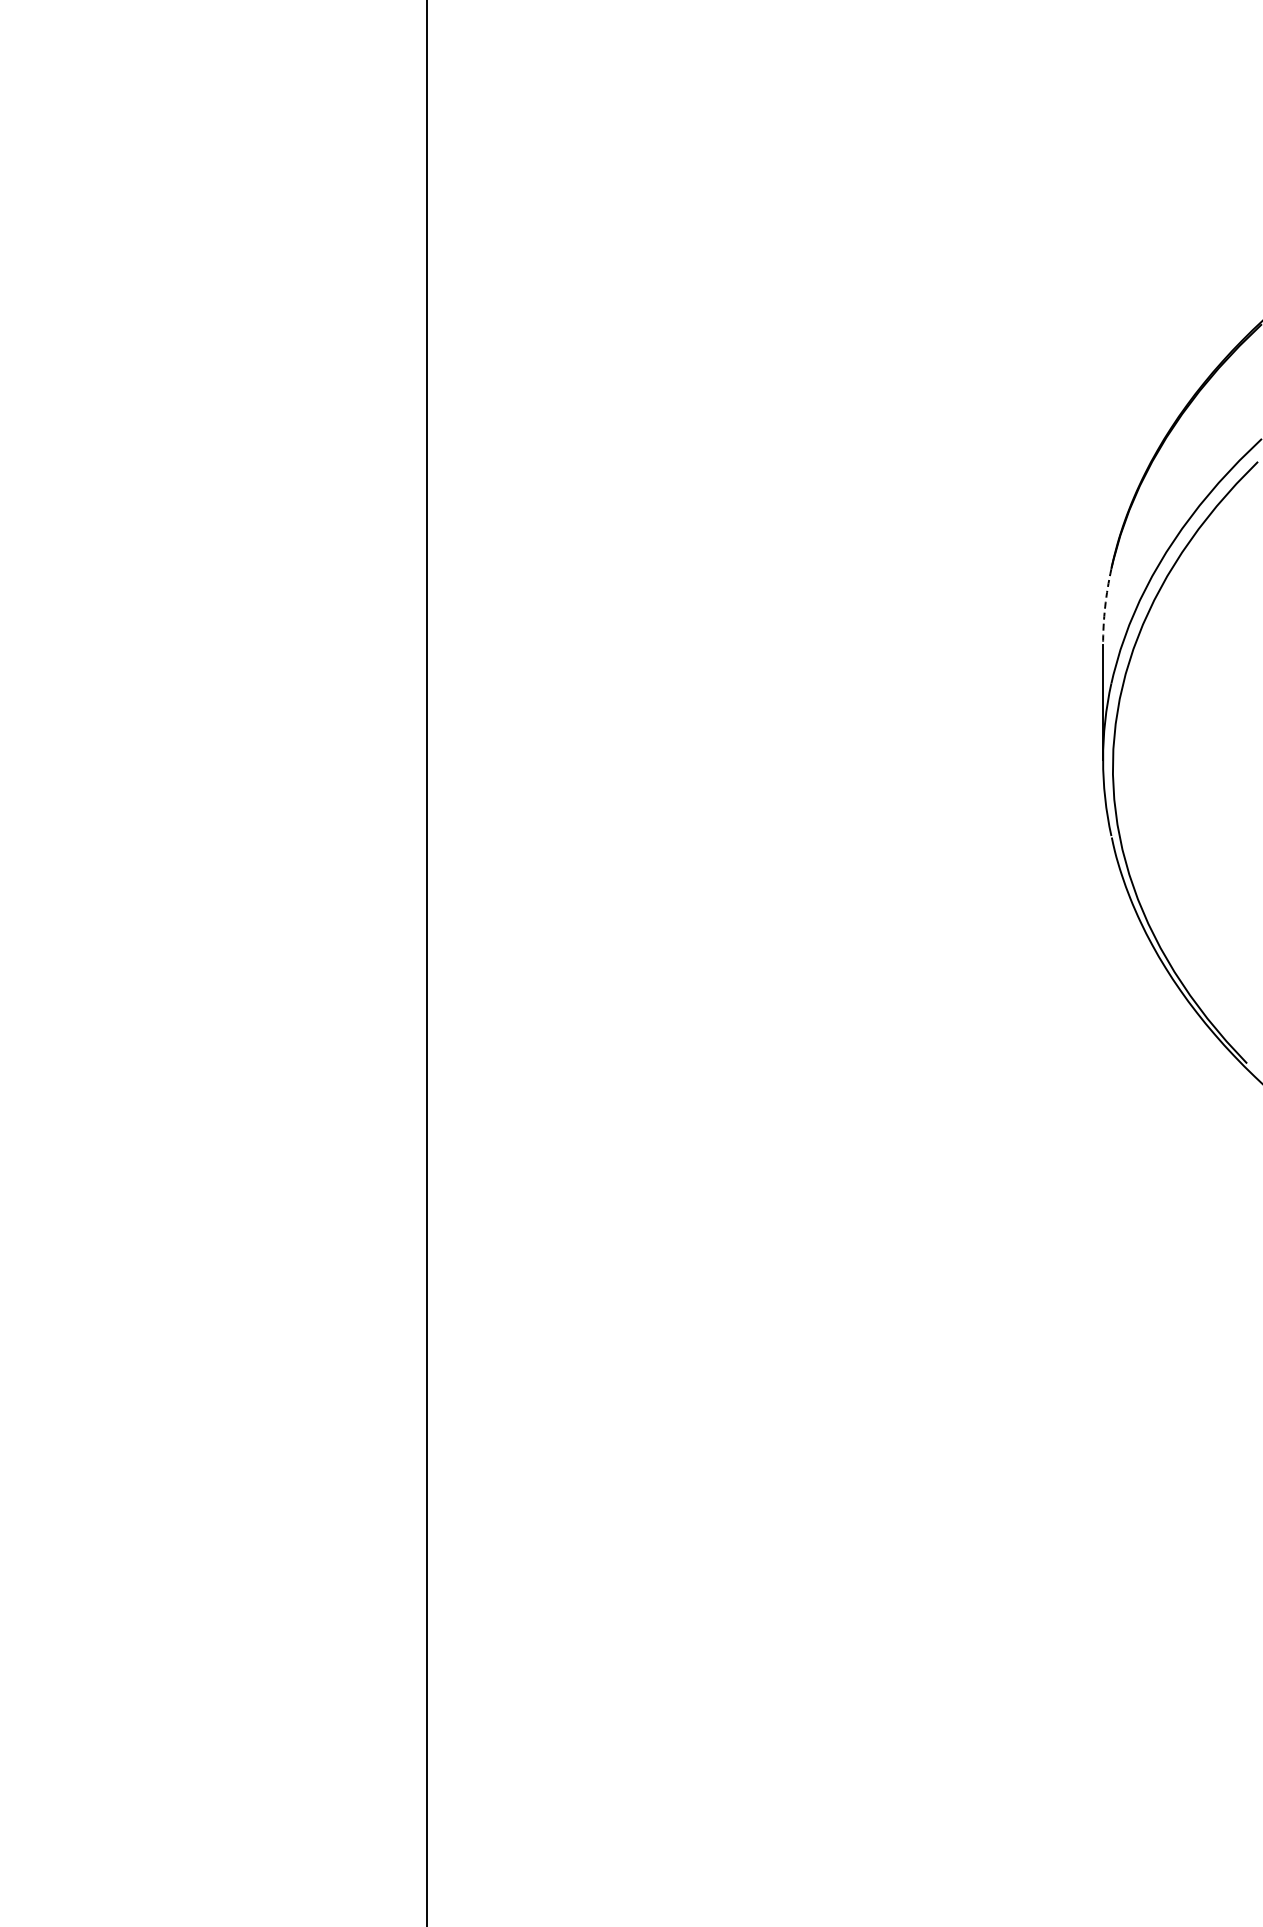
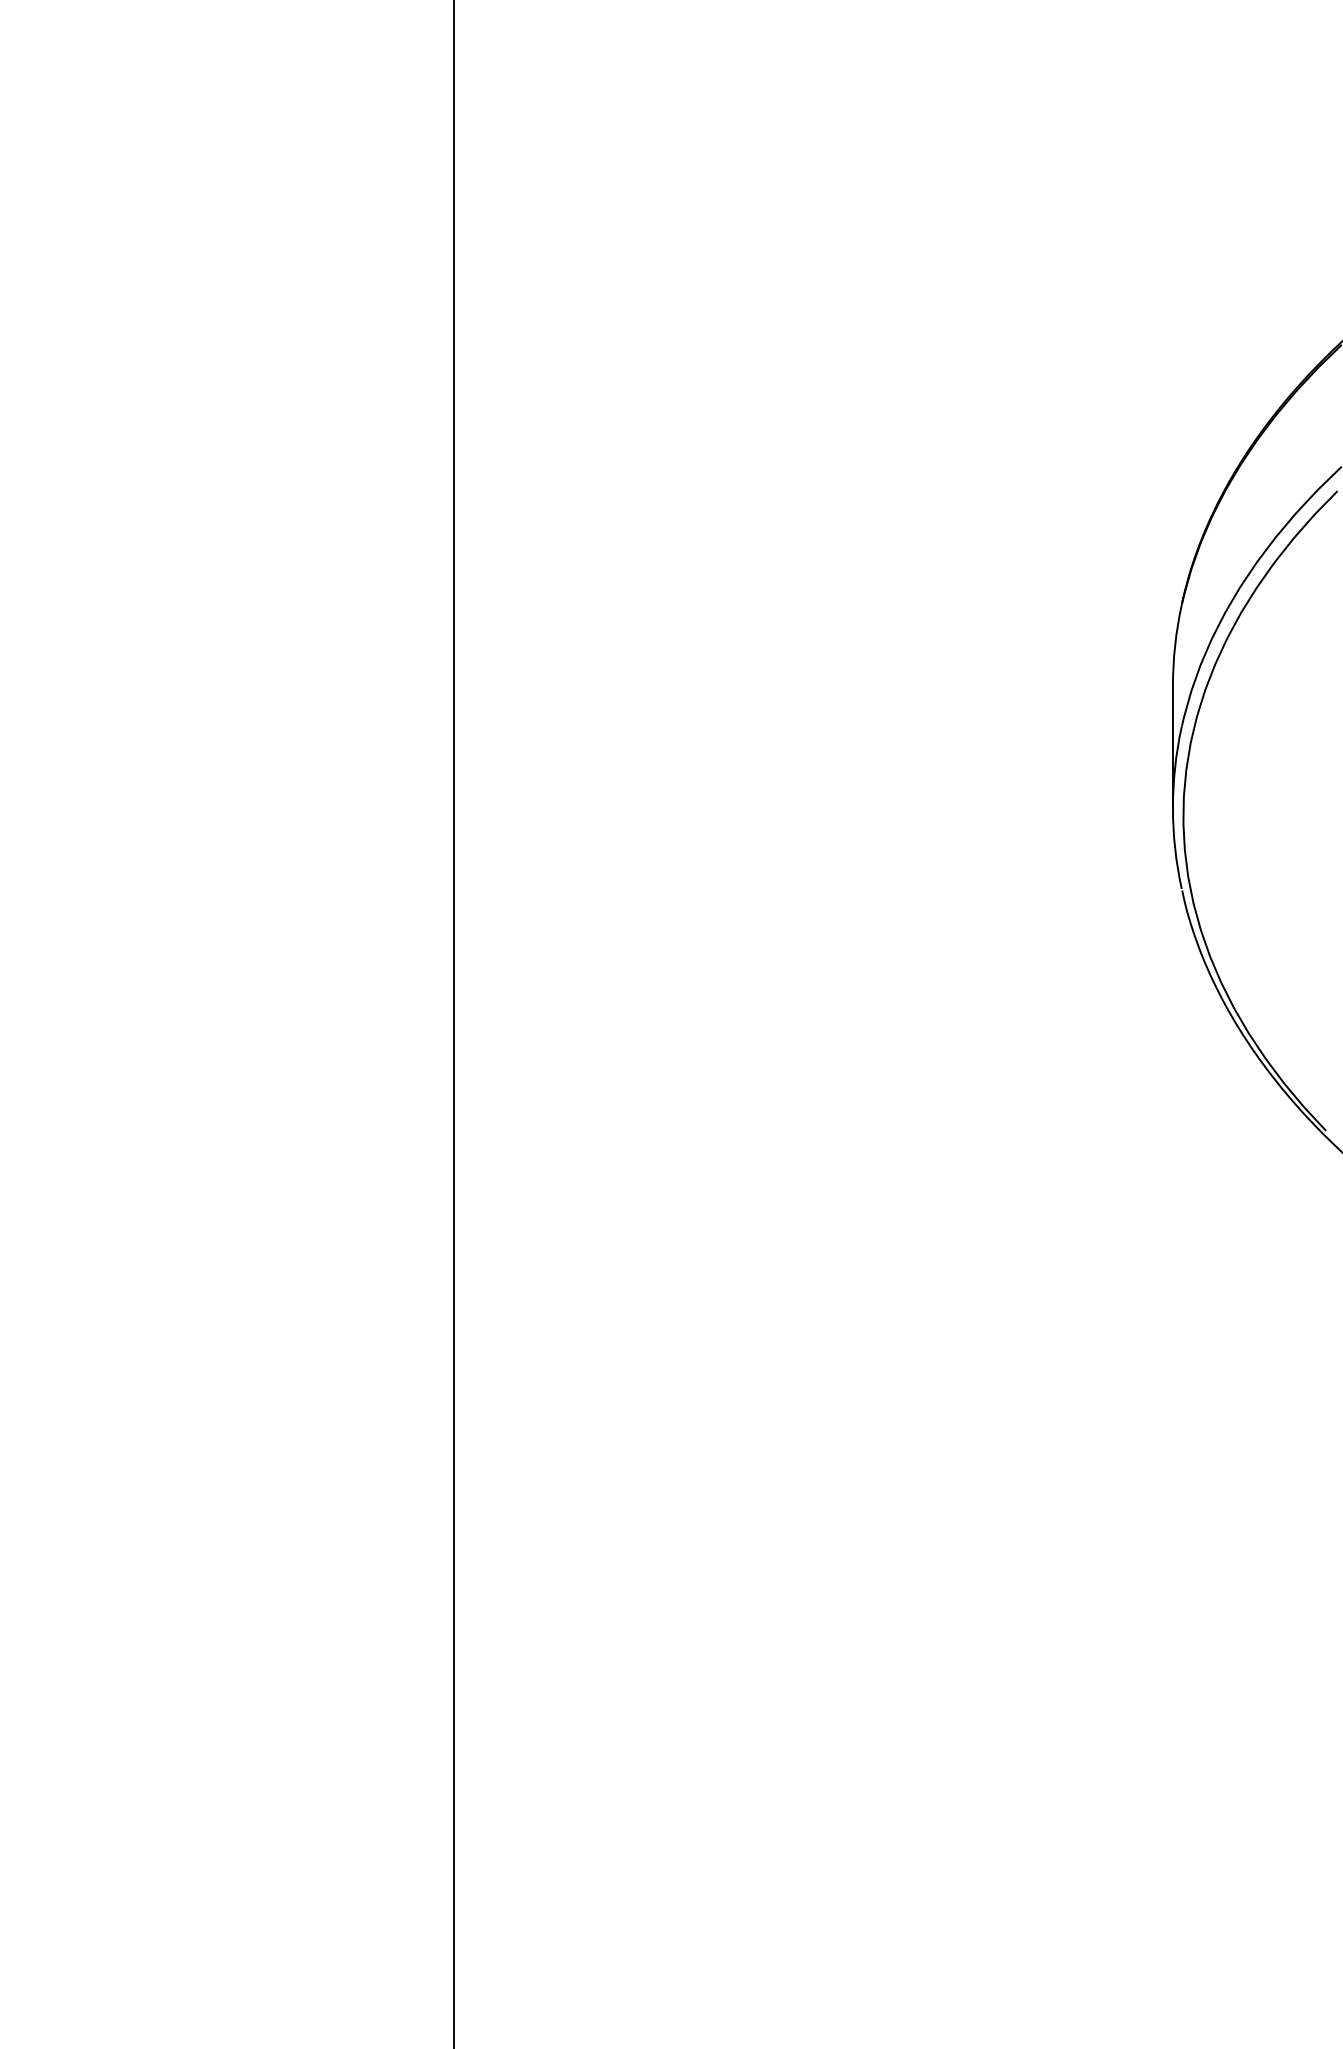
arc: (1105, 606) -> (1175, 644), dashed -> solid

